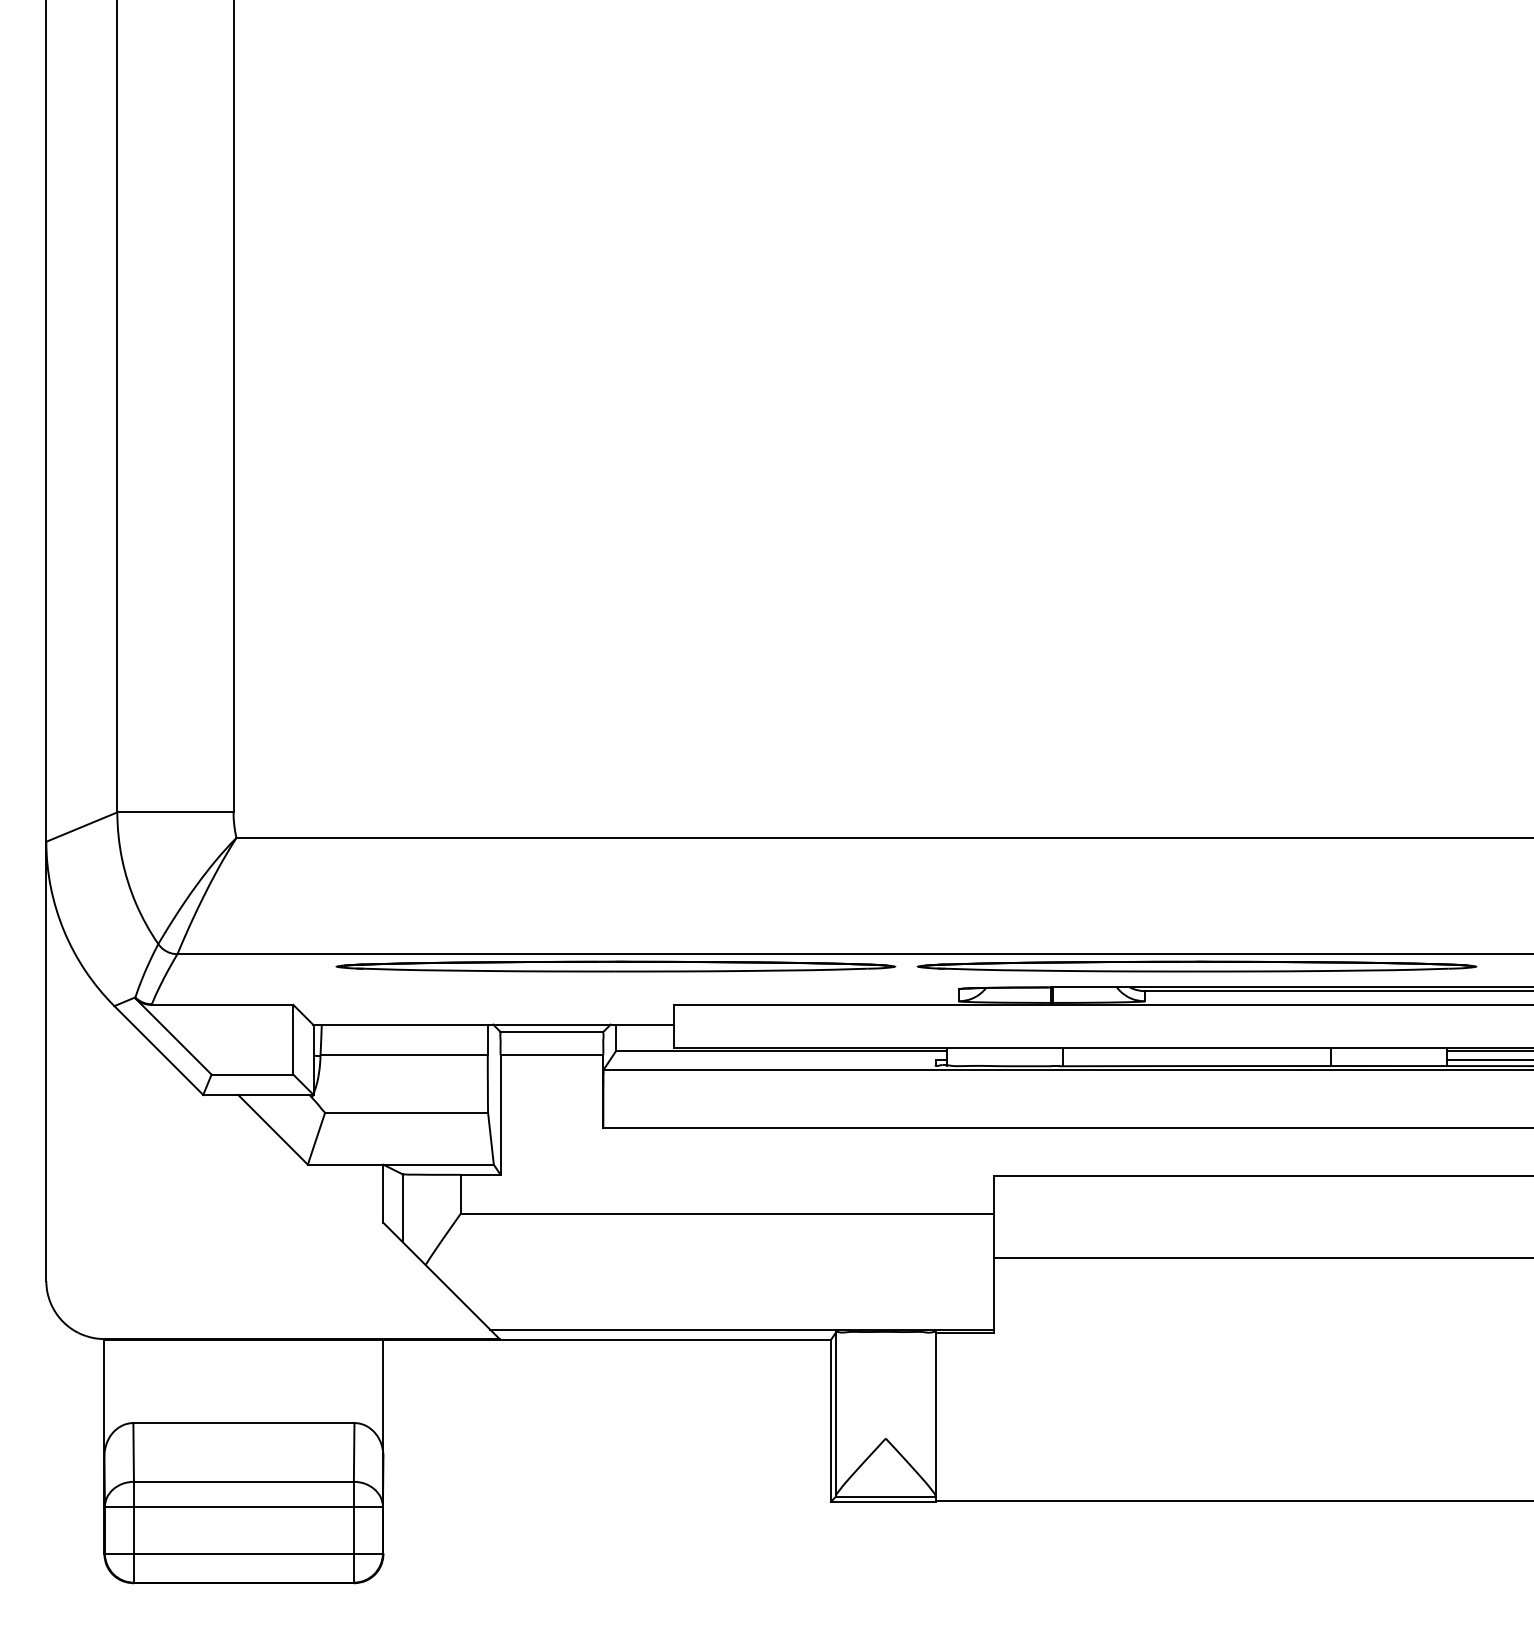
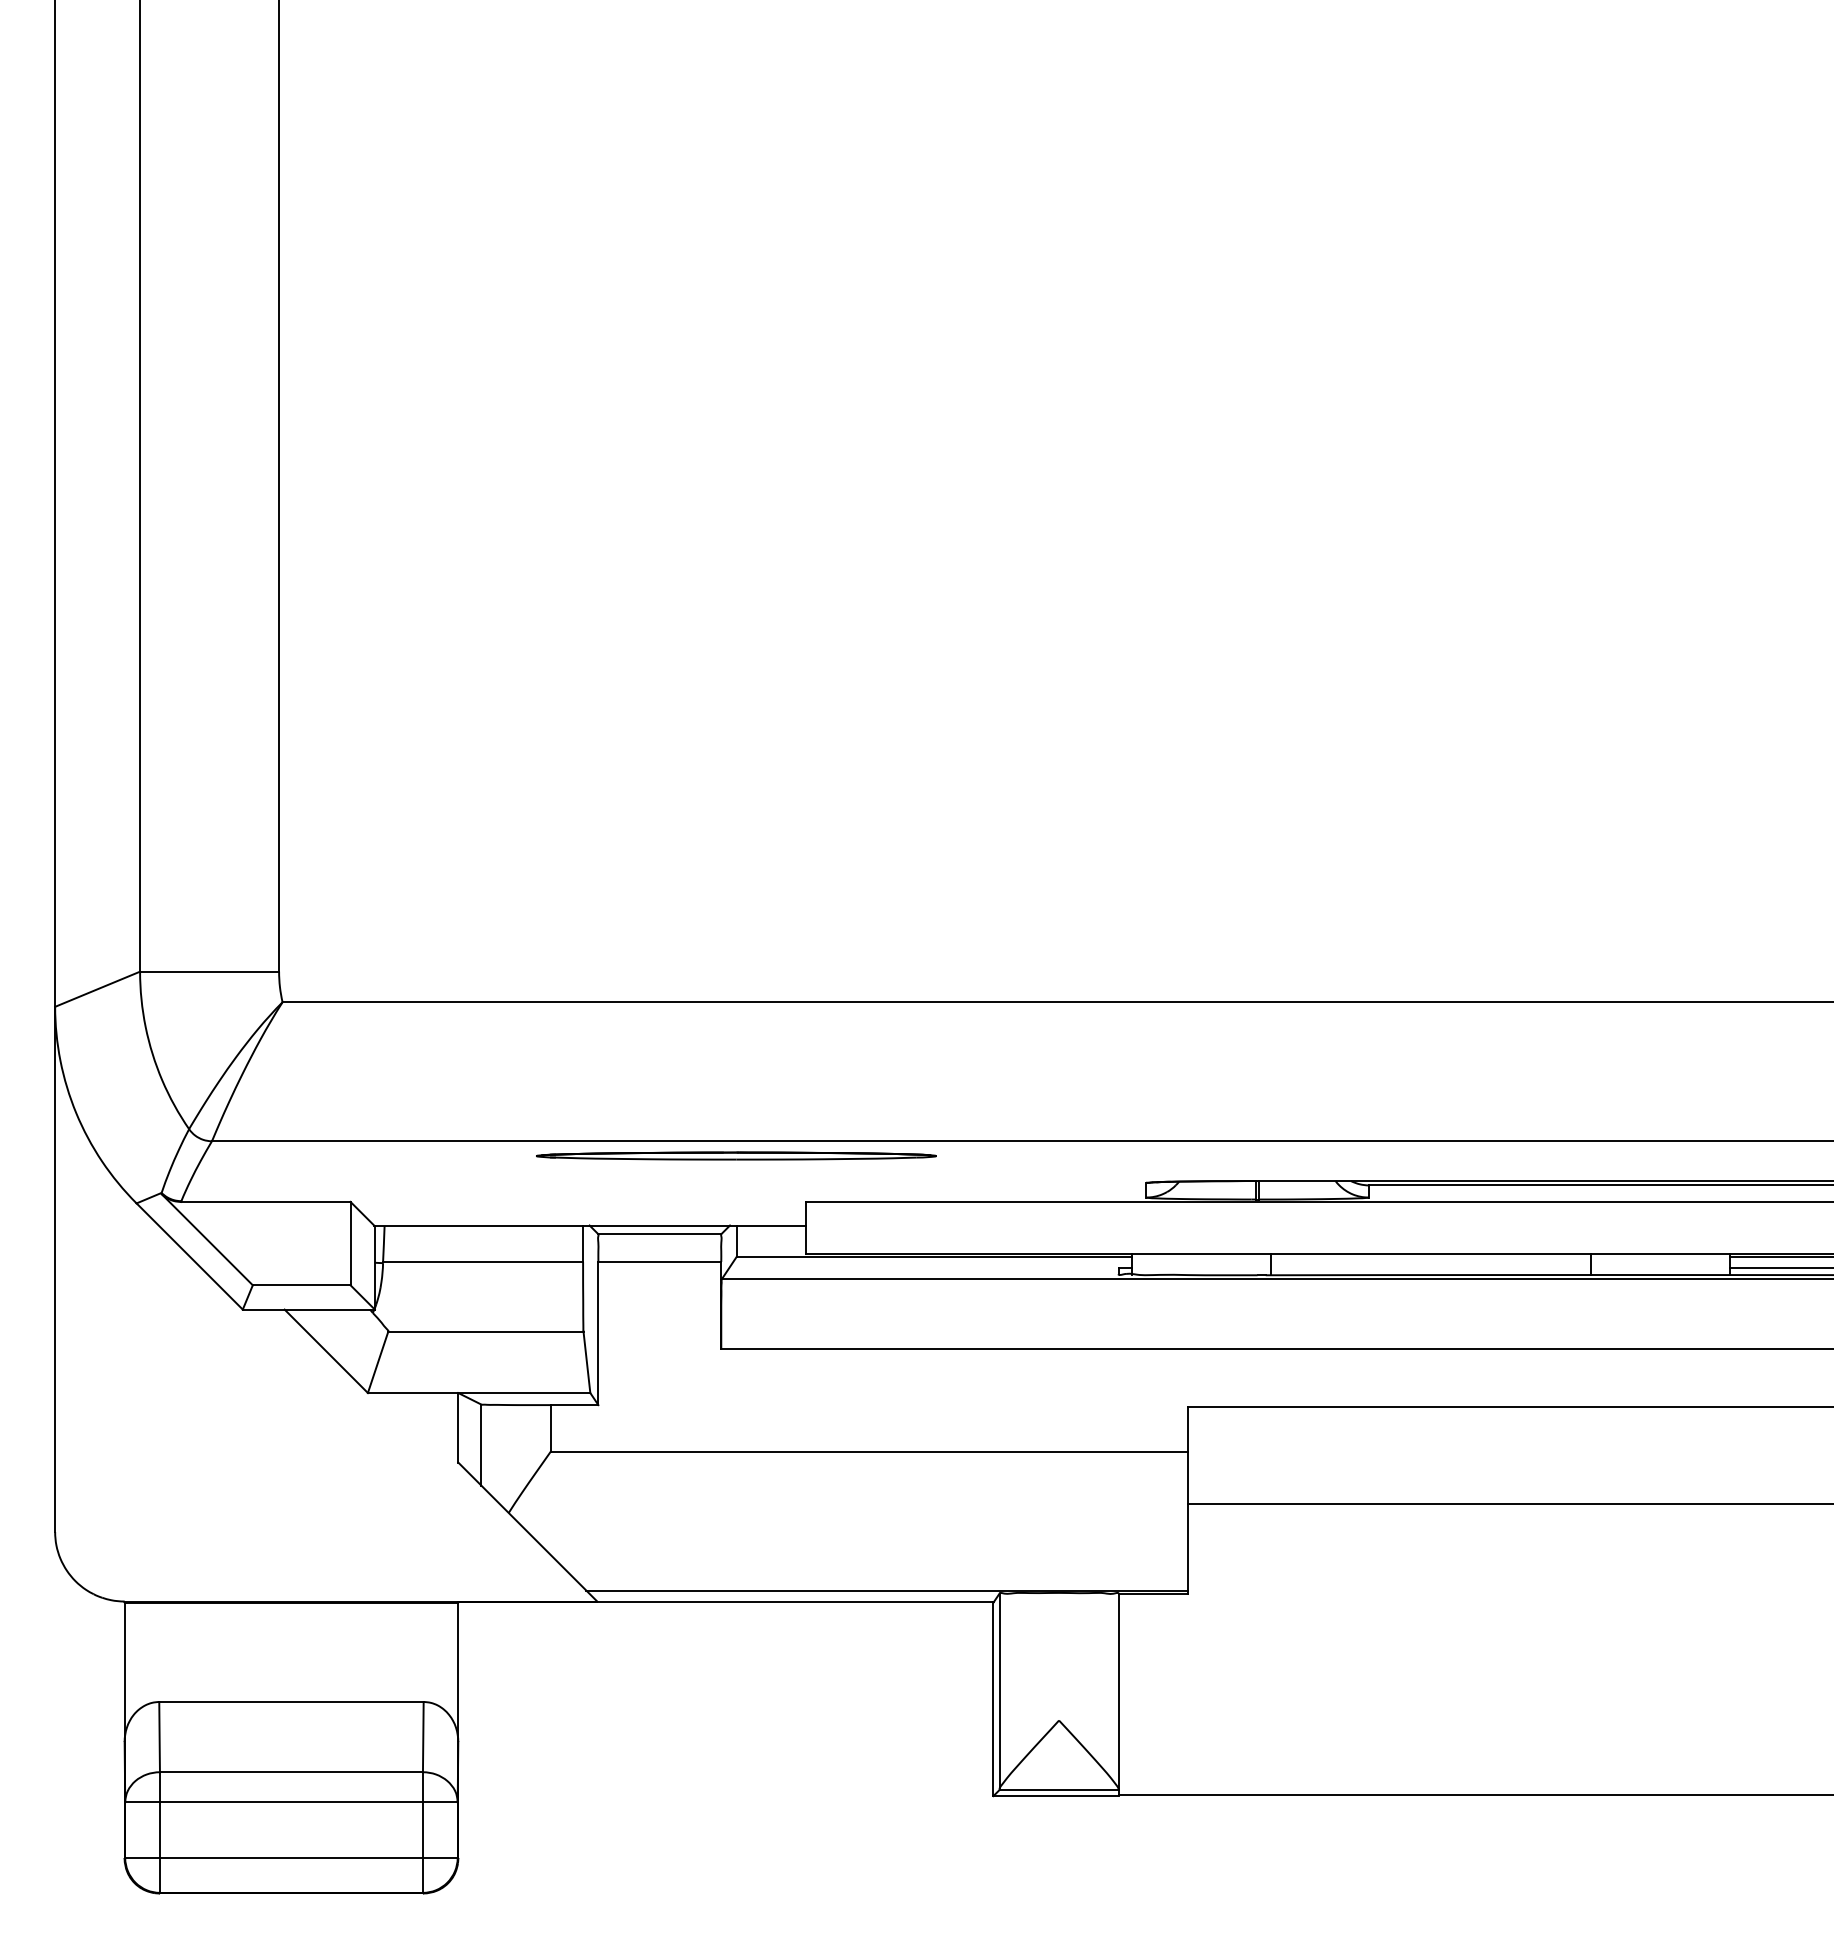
part: (616, 966) -> (736, 1155), size x0.6
part: (1197, 966) -> (1431, 1155), removed

